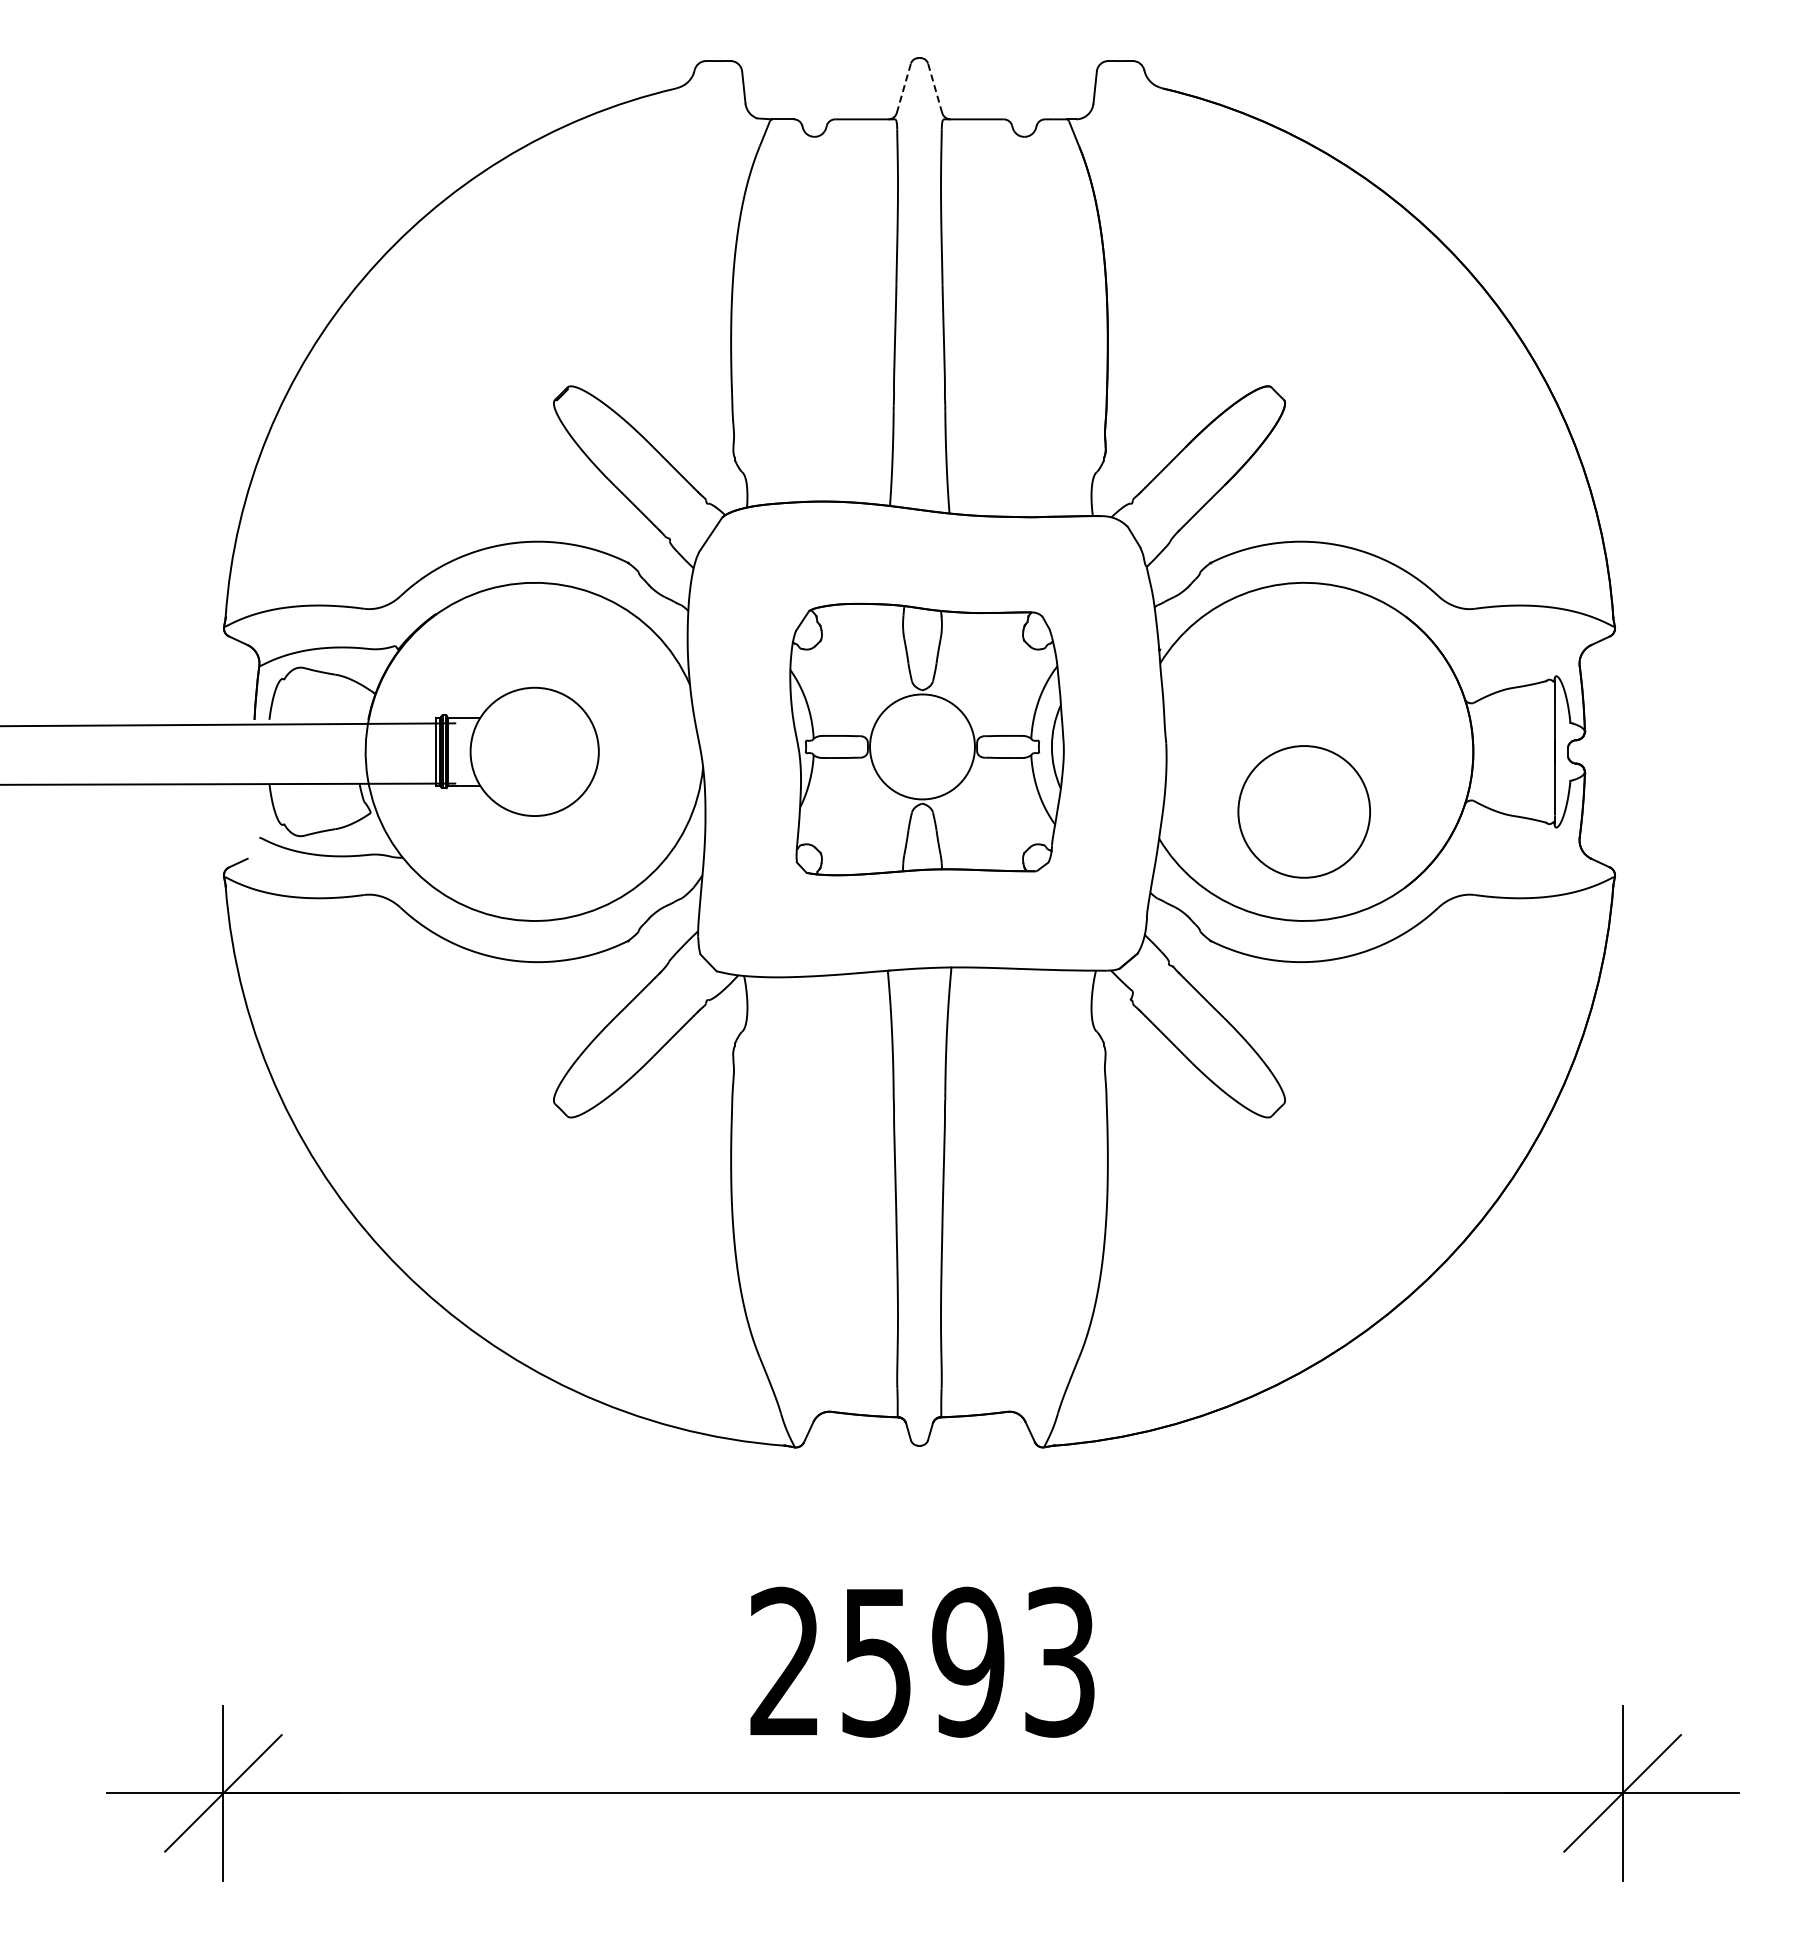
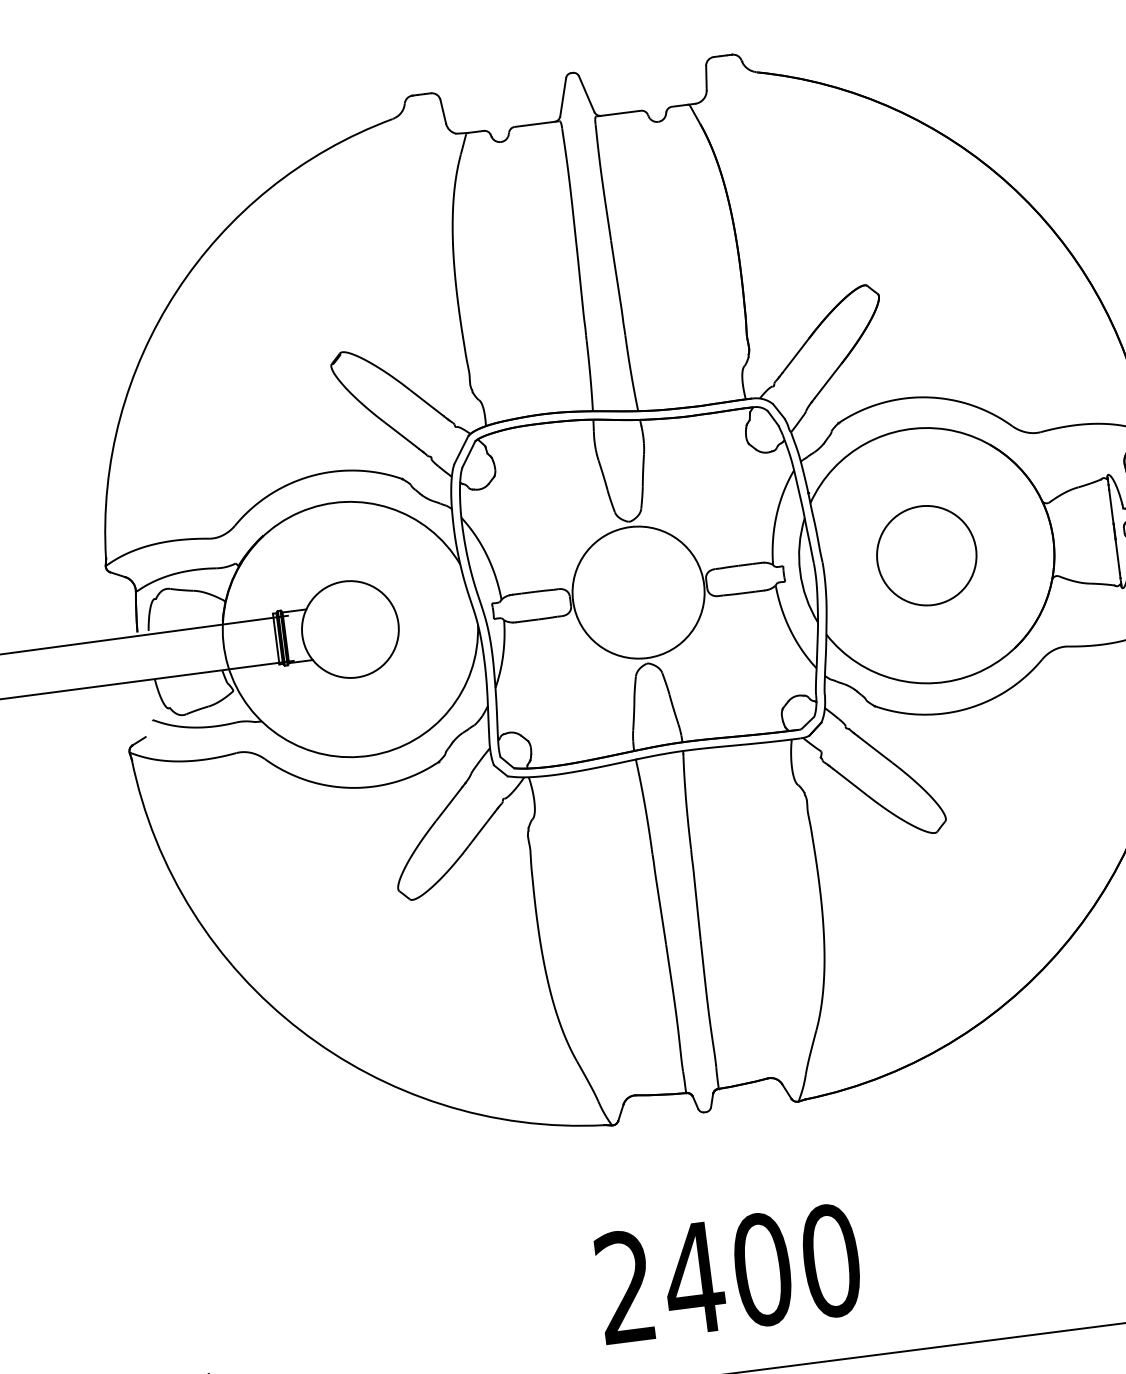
line: (903, 88) -> (562, 97), dashed -> solid
line: (935, 88) -> (586, 94), dashed -> solid
part: (926, 739) -> (642, 582), size x1.67
circle: (1303, 811) -> (926, 555), moved
text: (967, 1661) -> (761, 1269), 2593 -> 2400

